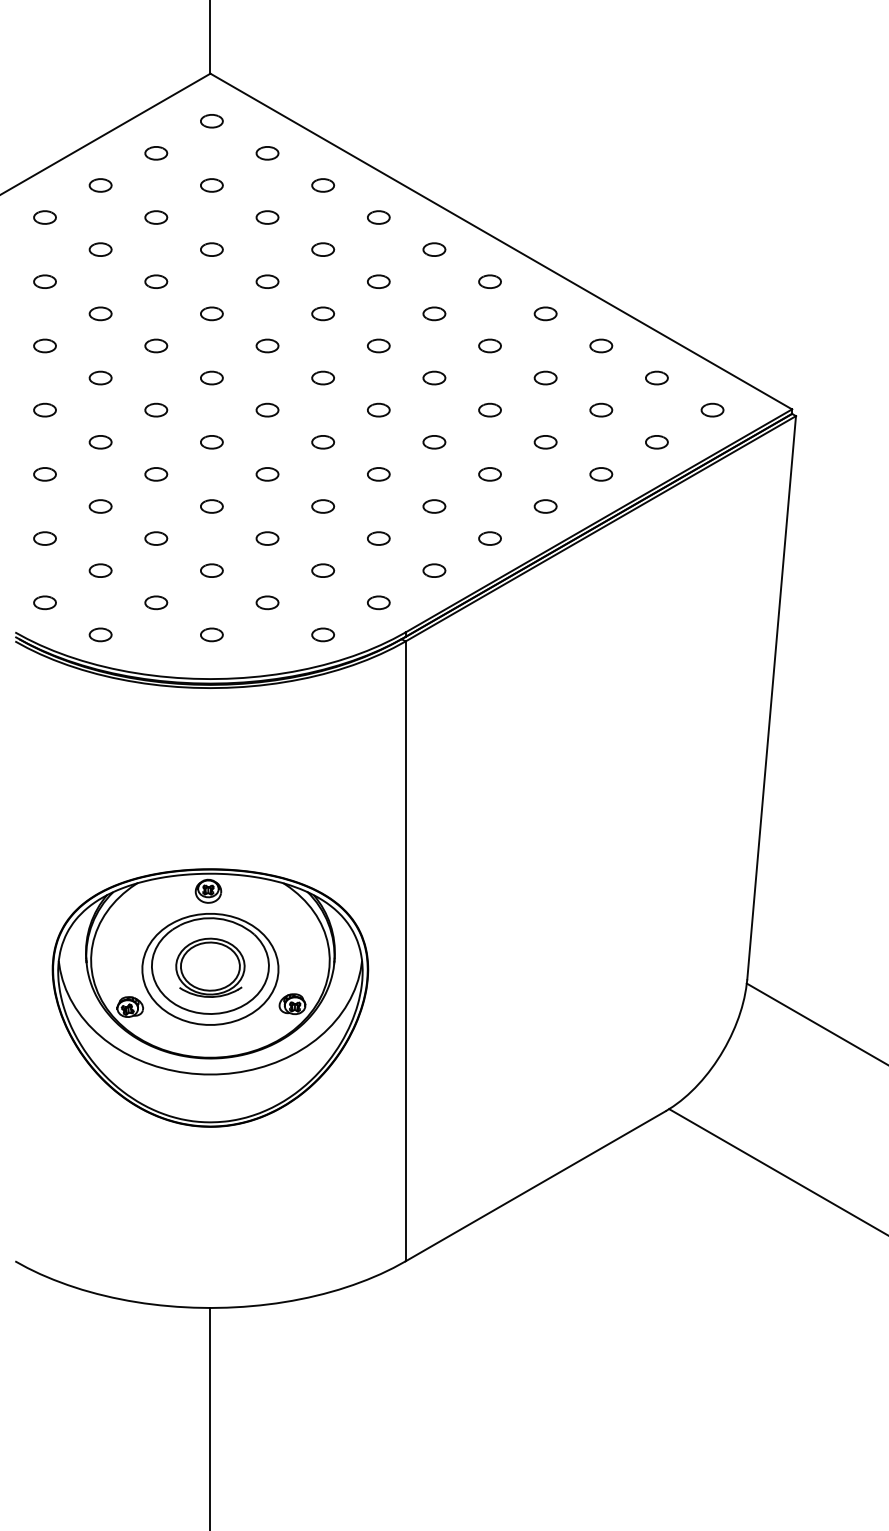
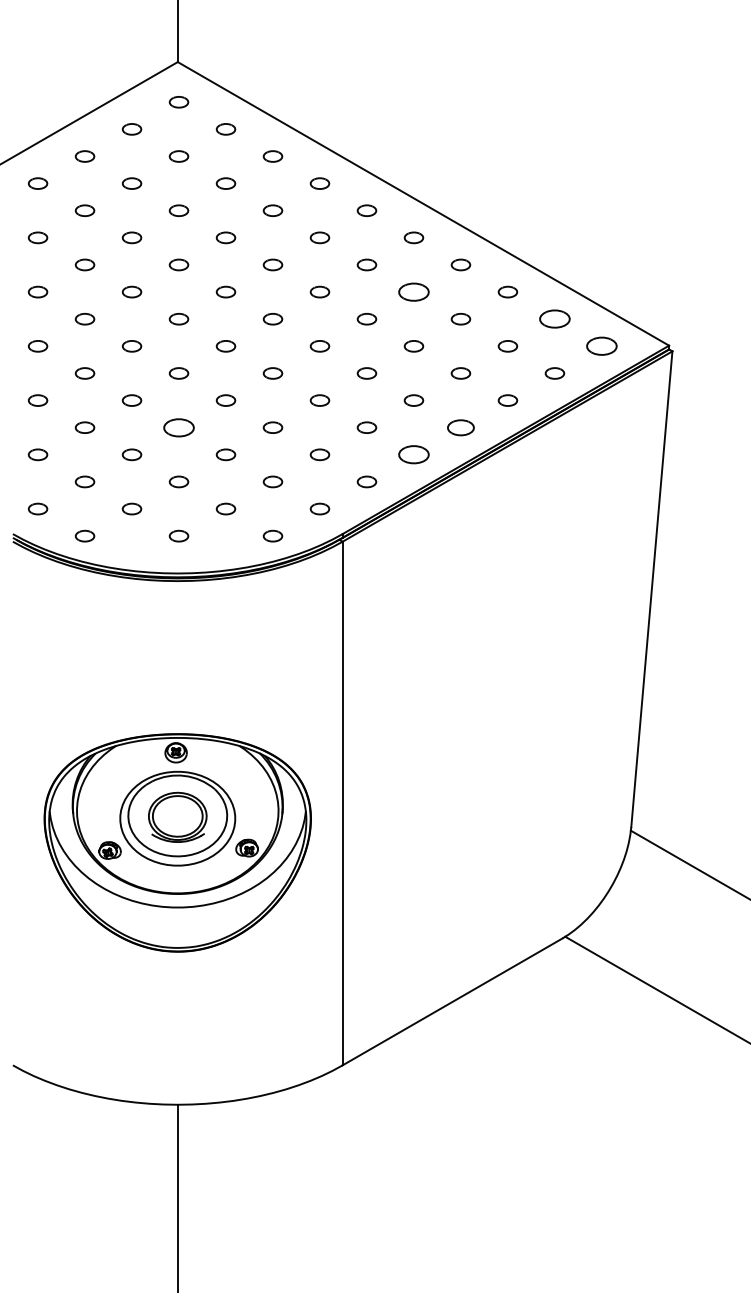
part: (489, 345) -> (413, 291), size x1.6
part: (656, 378) -> (554, 319), size x1.6
part: (712, 410) -> (601, 346), size x1.6
part: (211, 506) -> (178, 427), size x1.6
part: (545, 506) -> (460, 427), size x1.4
part: (489, 538) -> (413, 454), size x1.6

